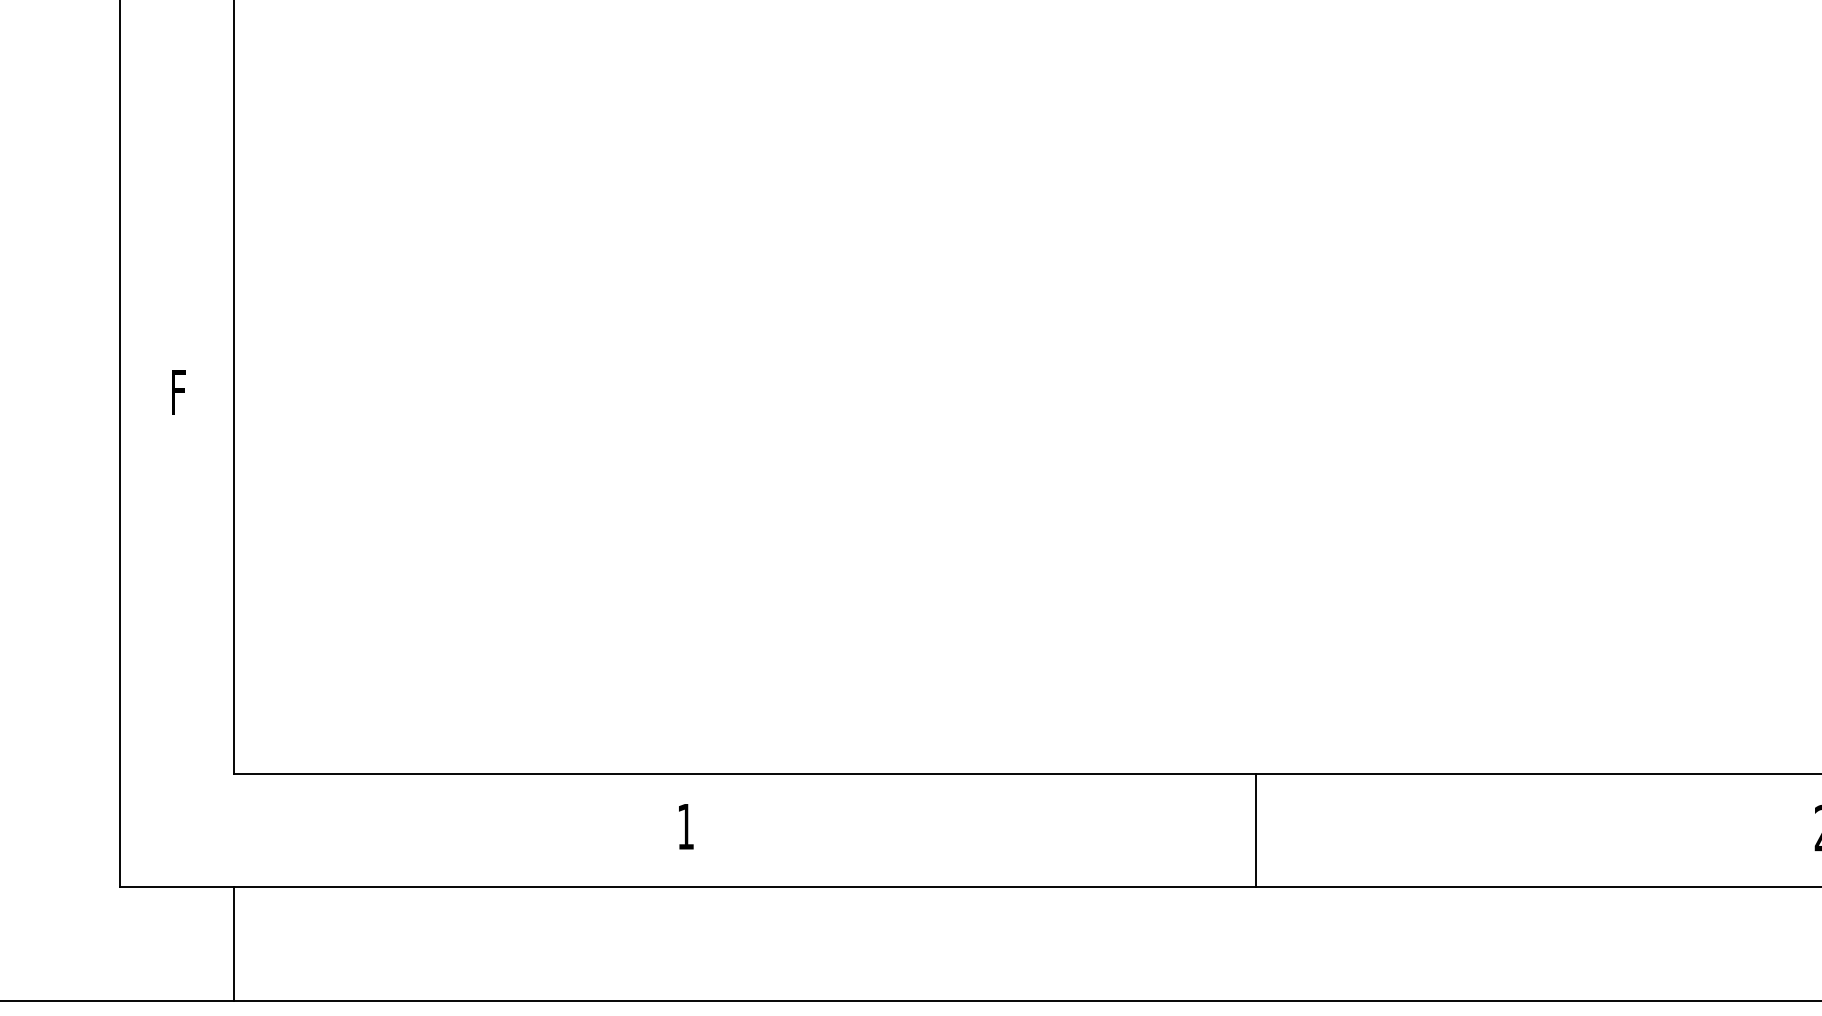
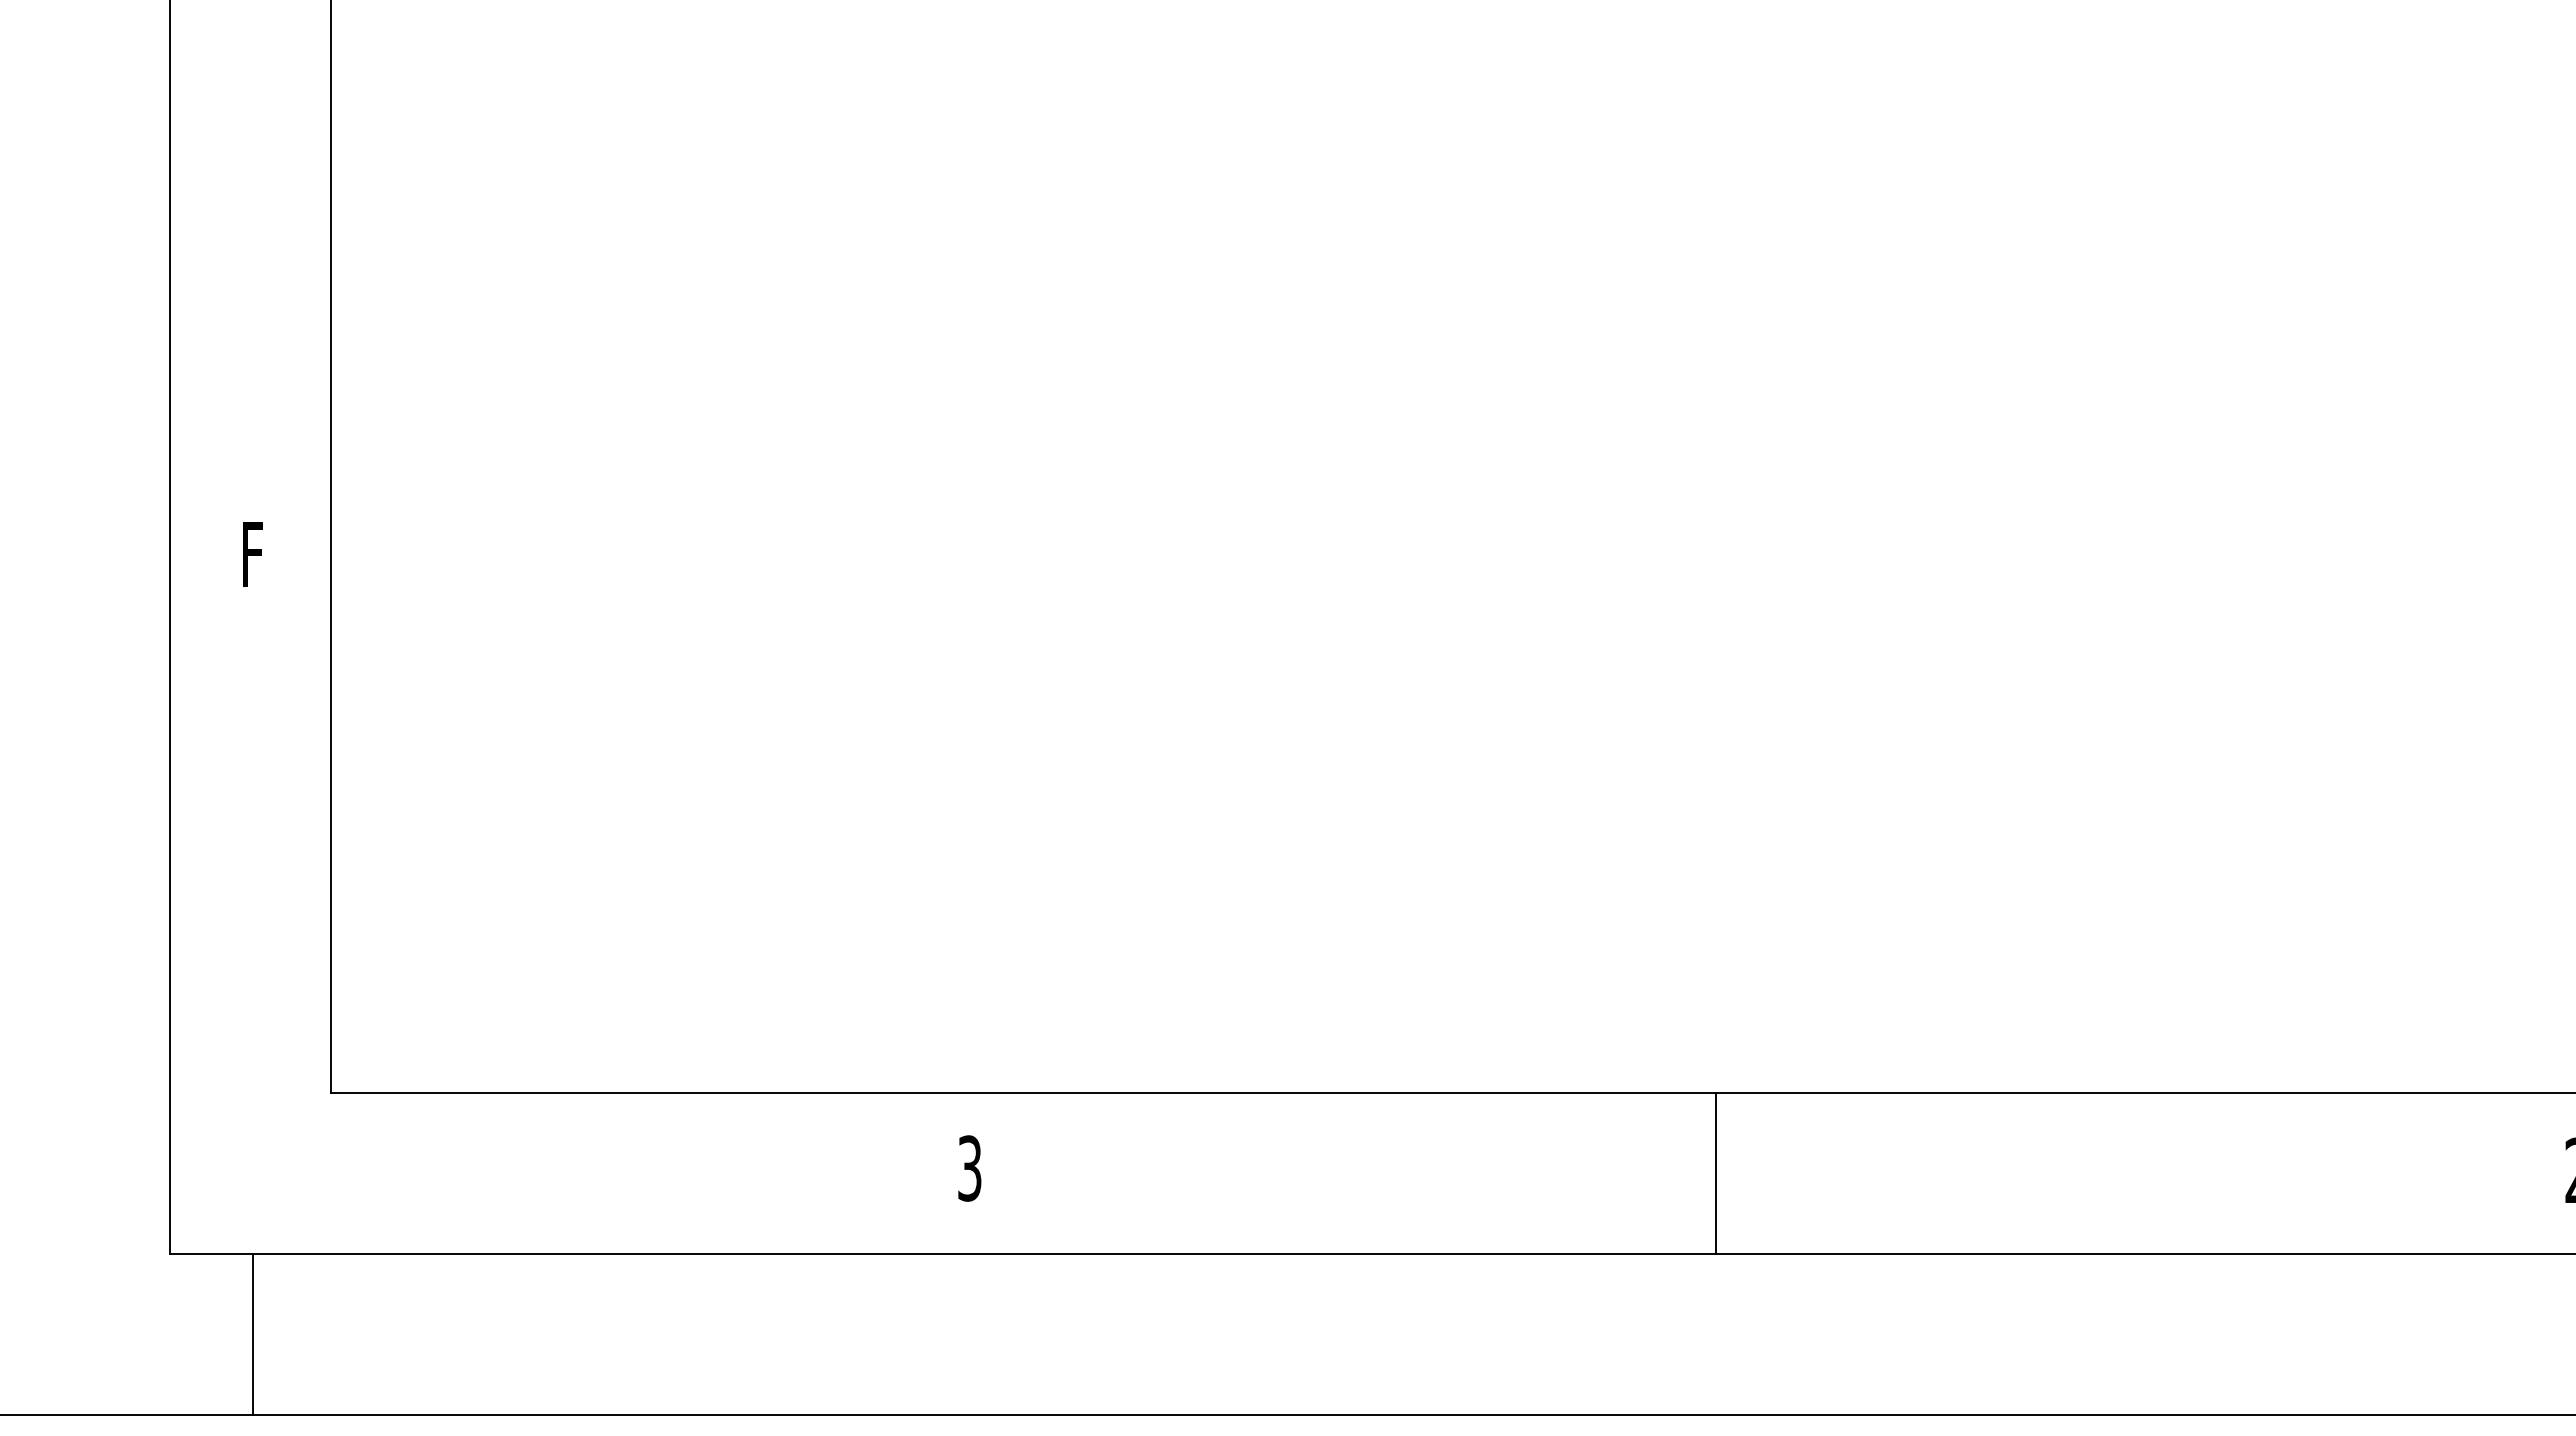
text: (685, 826) -> (969, 1168), 1 -> 3
line: (1256, 830) -> (1716, 1173), moved
line: (233, 944) -> (252, 1334), moved

